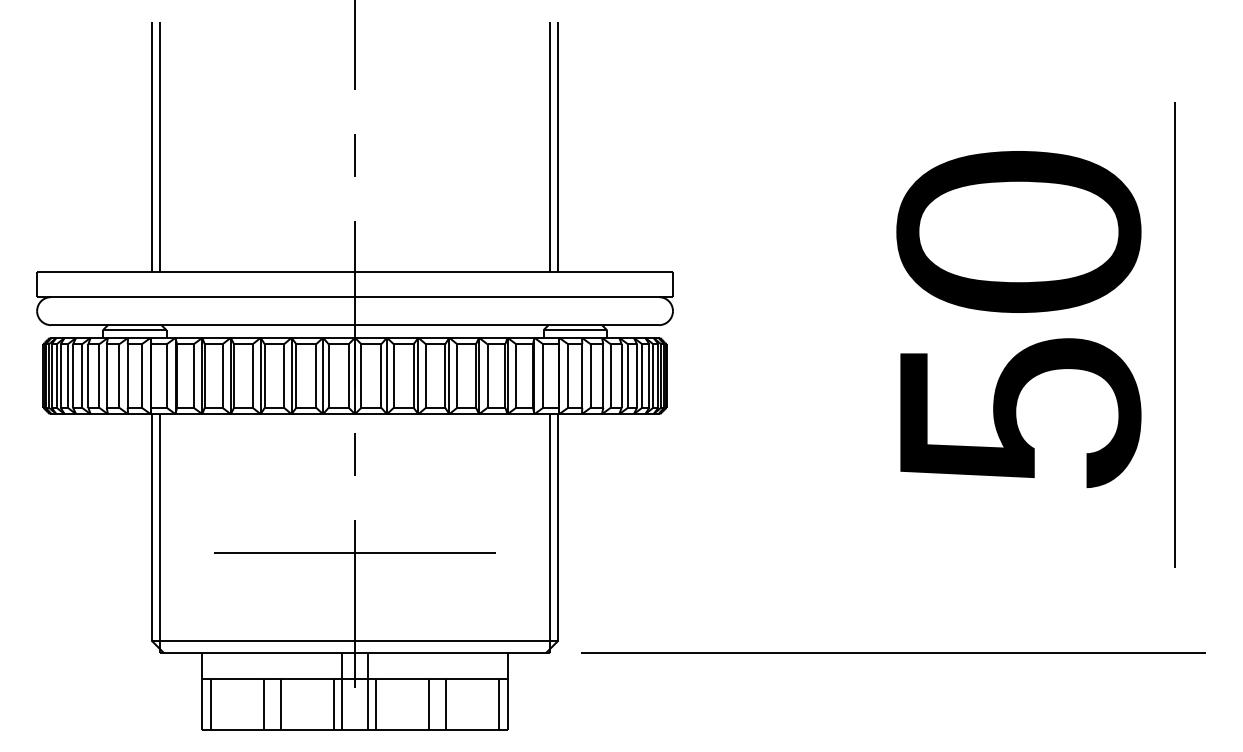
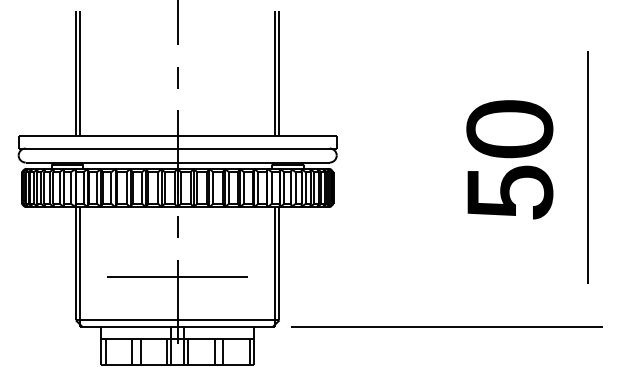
part: (1018, 319) -> (509, 159), size x0.7

